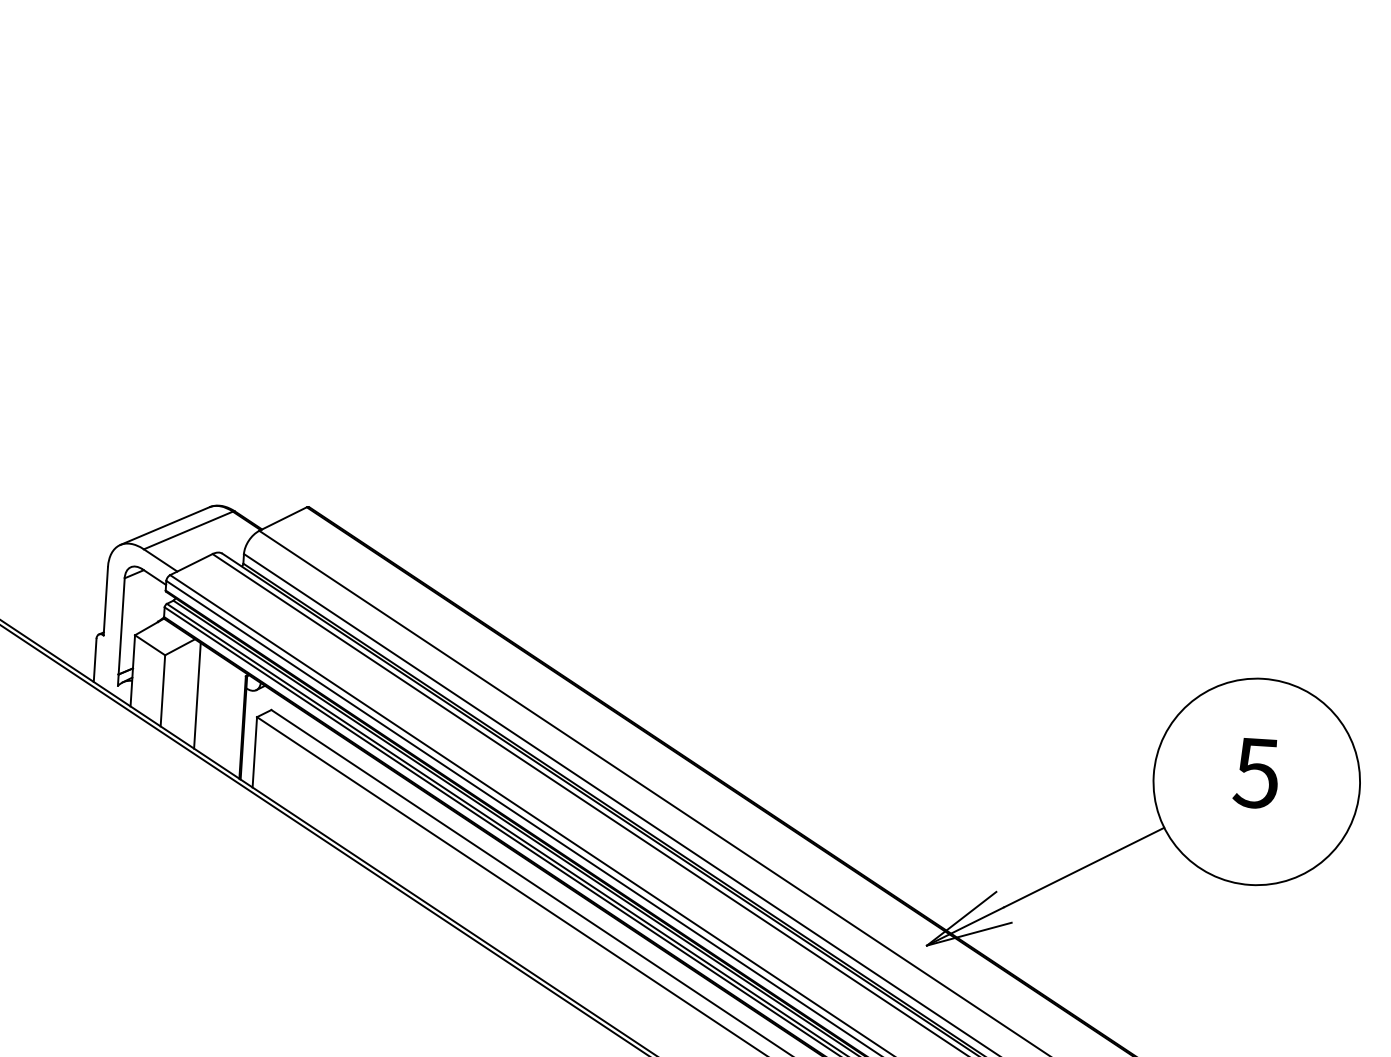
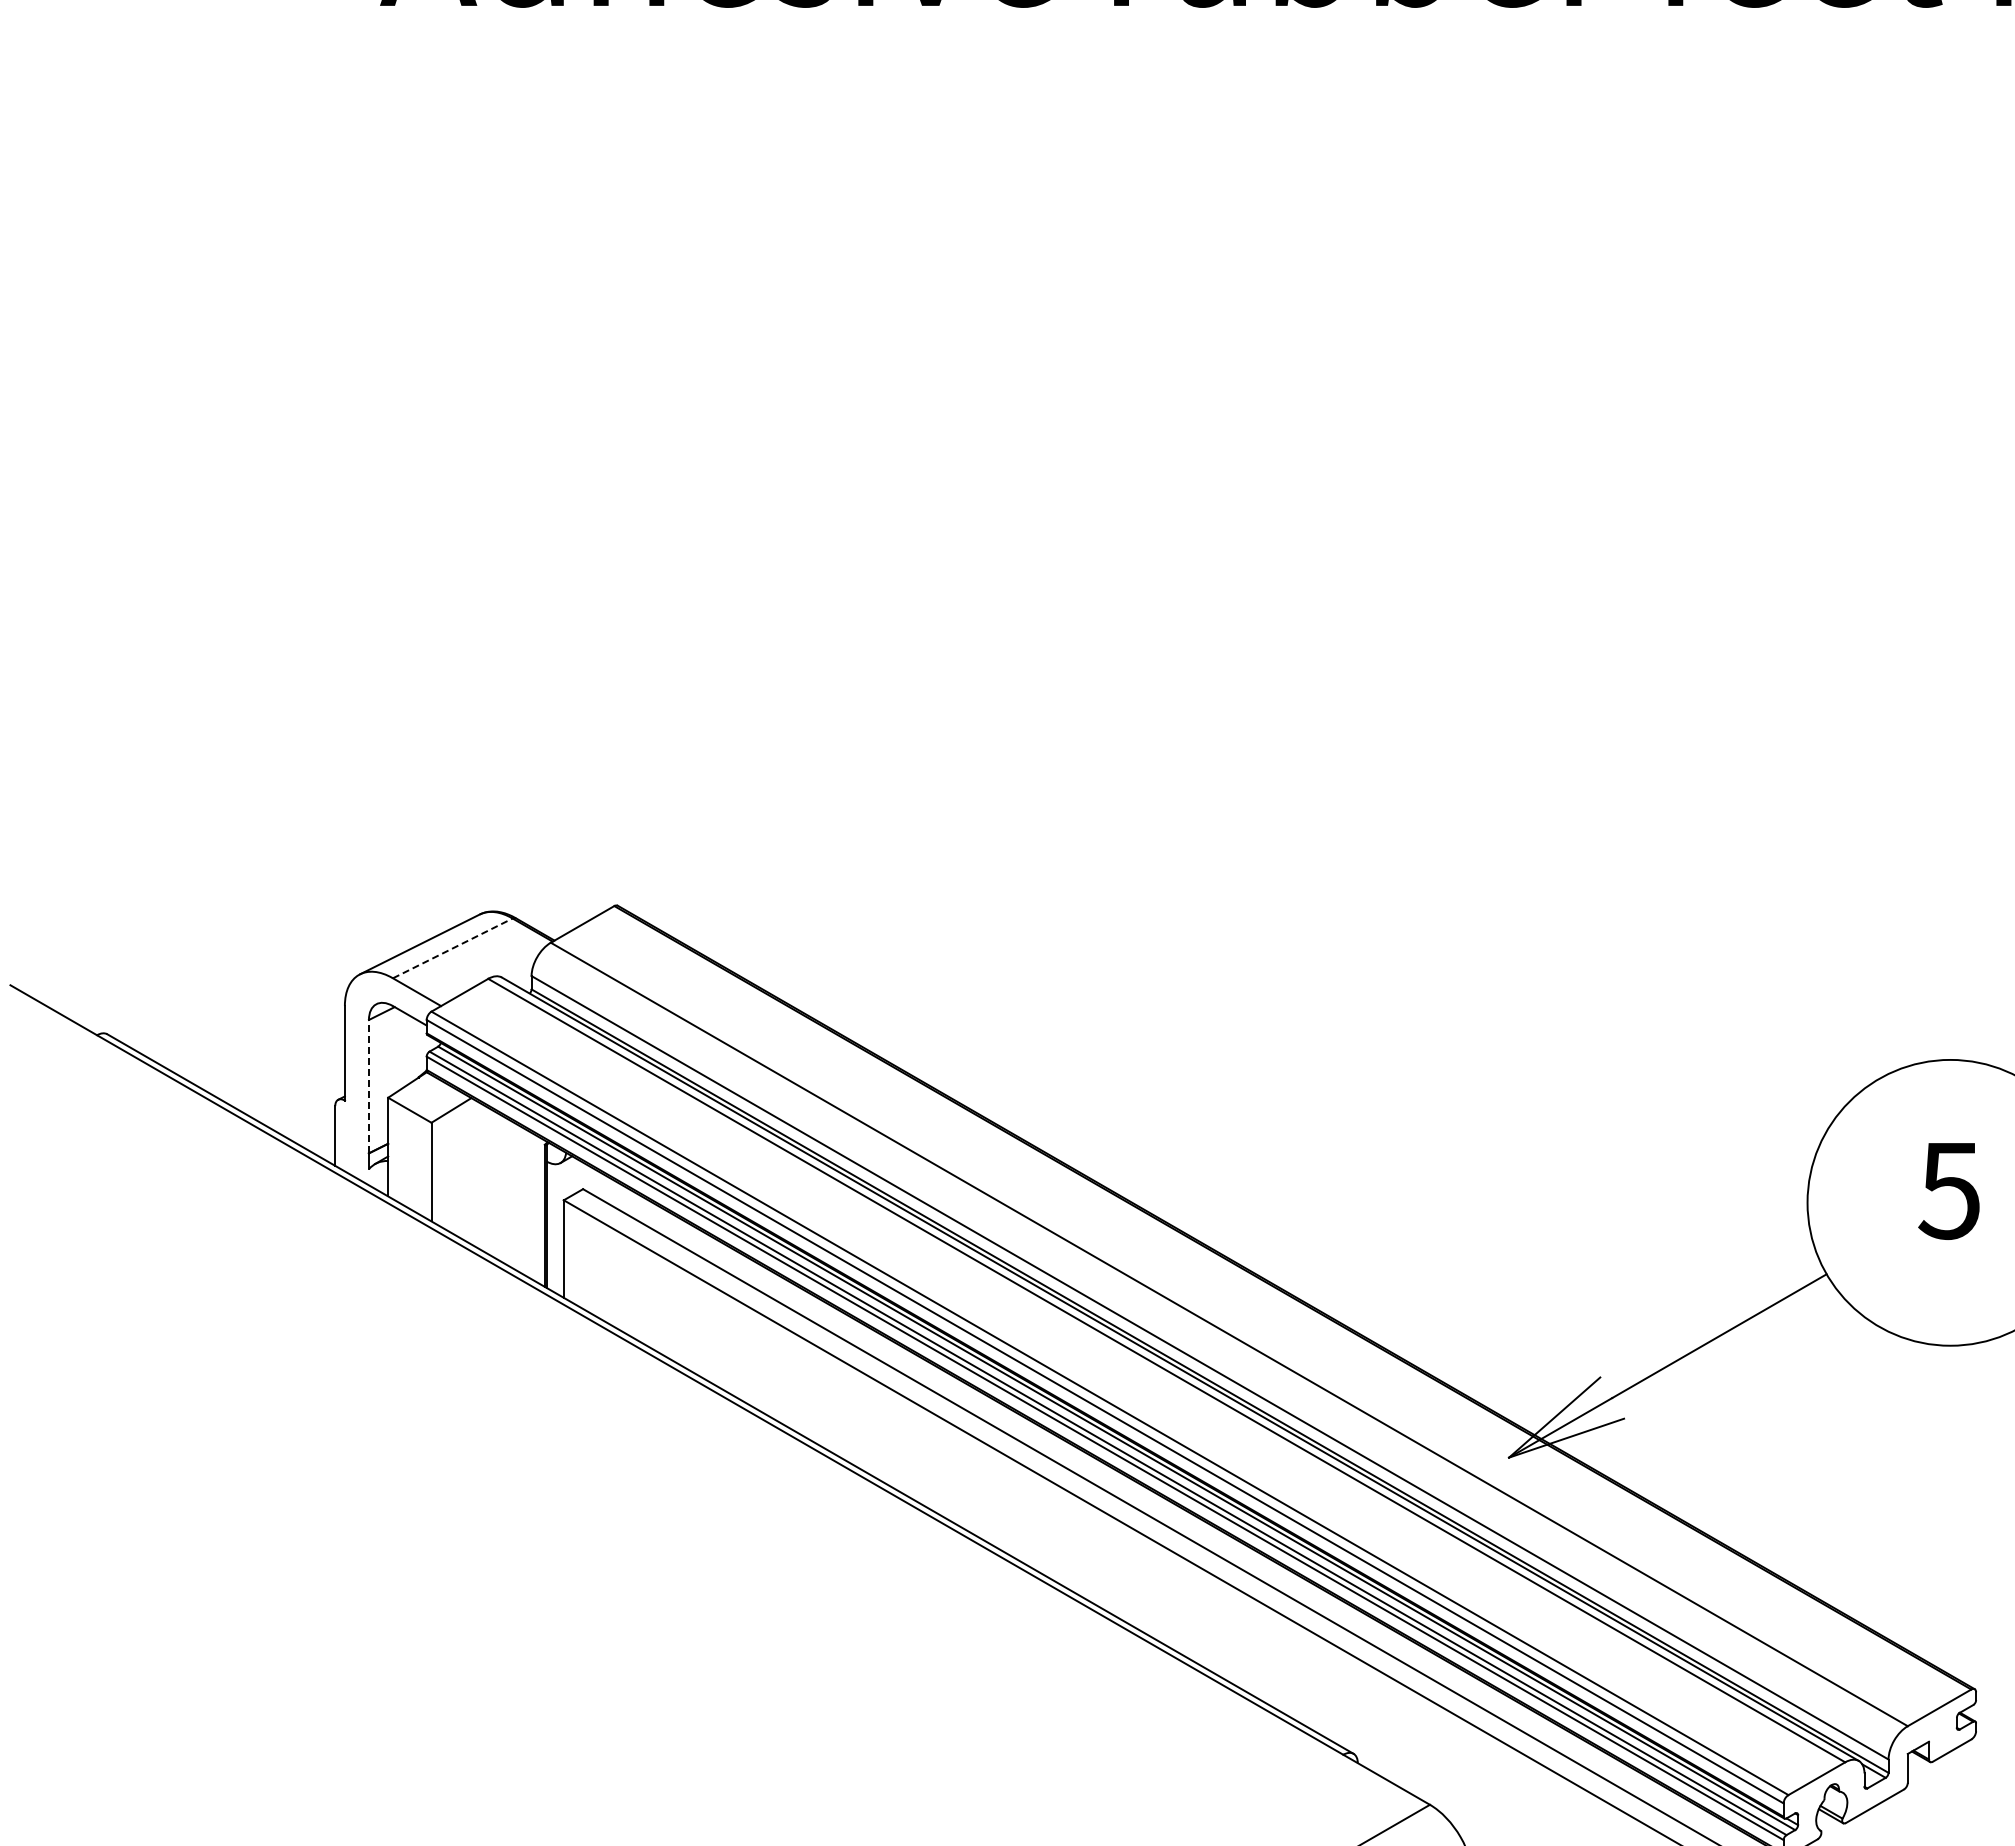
line: (188, 530) -> (452, 948), solid -> dashed
line: (121, 626) -> (368, 1086), solid -> dashed
line: (197, 695) -> (479, 1175), removed

